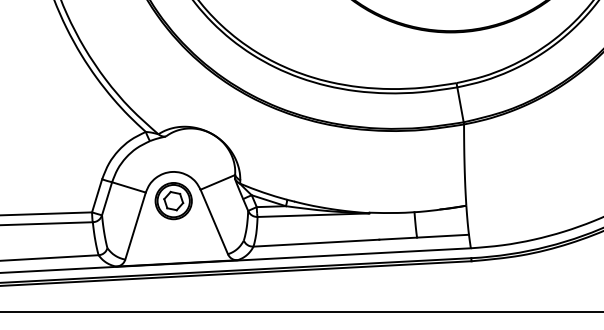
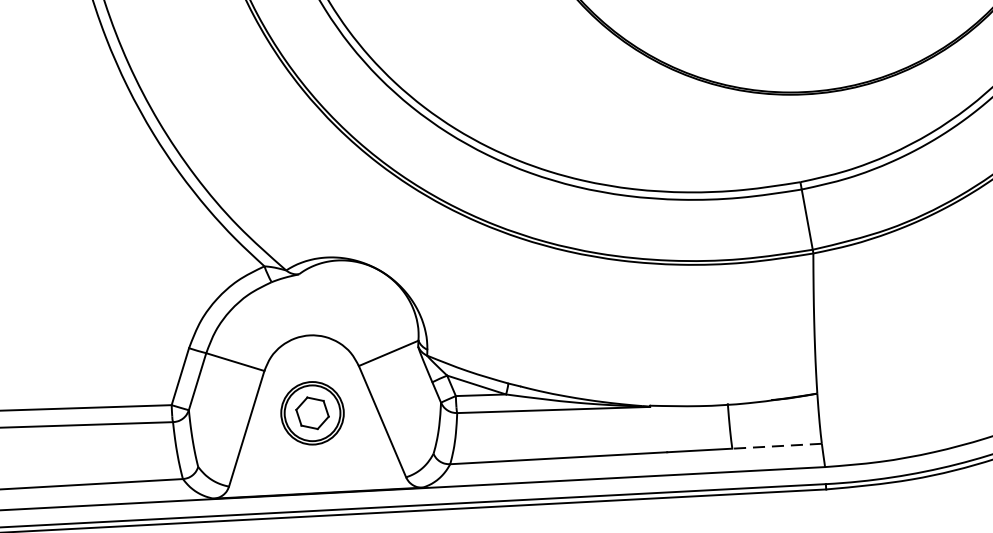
part: (173, 201) -> (312, 413), moved
line: (443, 236) -> (777, 446), solid -> dashed

